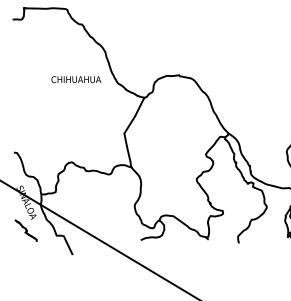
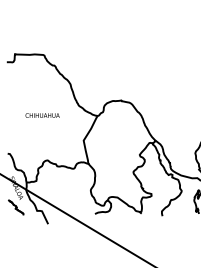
text: (76, 79) -> (42, 115), moved

